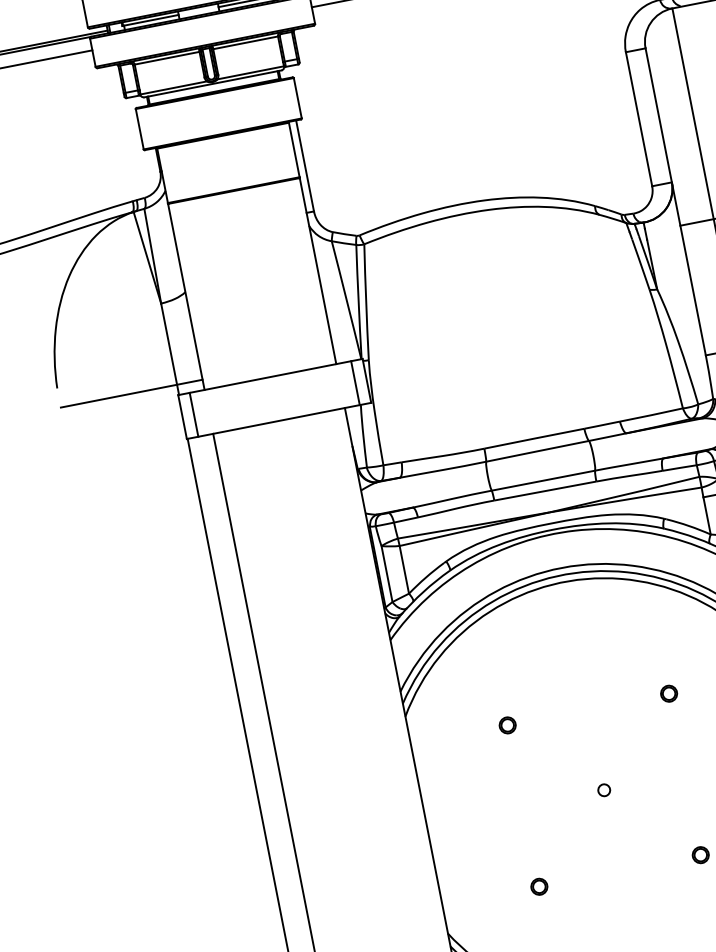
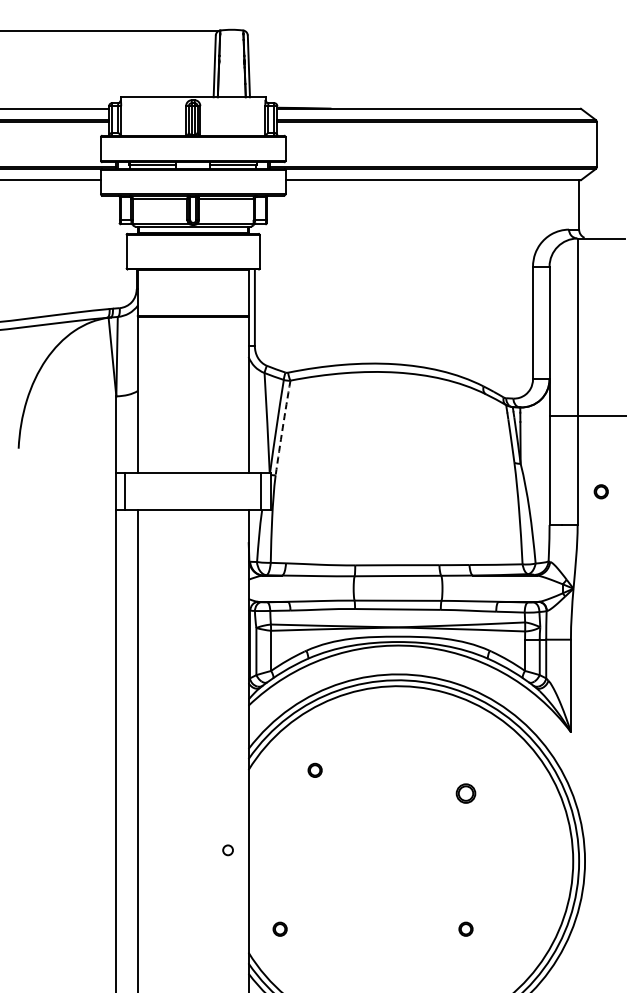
arc: (365, 301) -> (282, 427), solid -> dashed
line: (130, 393) -> (77, 464), removed
part: (668, 692) -> (465, 792), size x1.4
part: (506, 724) -> (314, 769), moved
circle: (603, 790) -> (227, 850), moved
circle: (538, 886) -> (279, 928), moved

